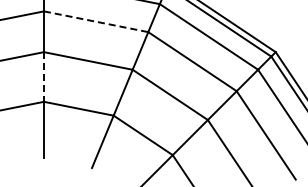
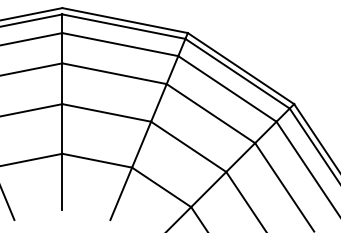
line: (97, 21) -> (115, 73), dashed -> solid
line: (44, 76) -> (62, 128), dashed -> solid

